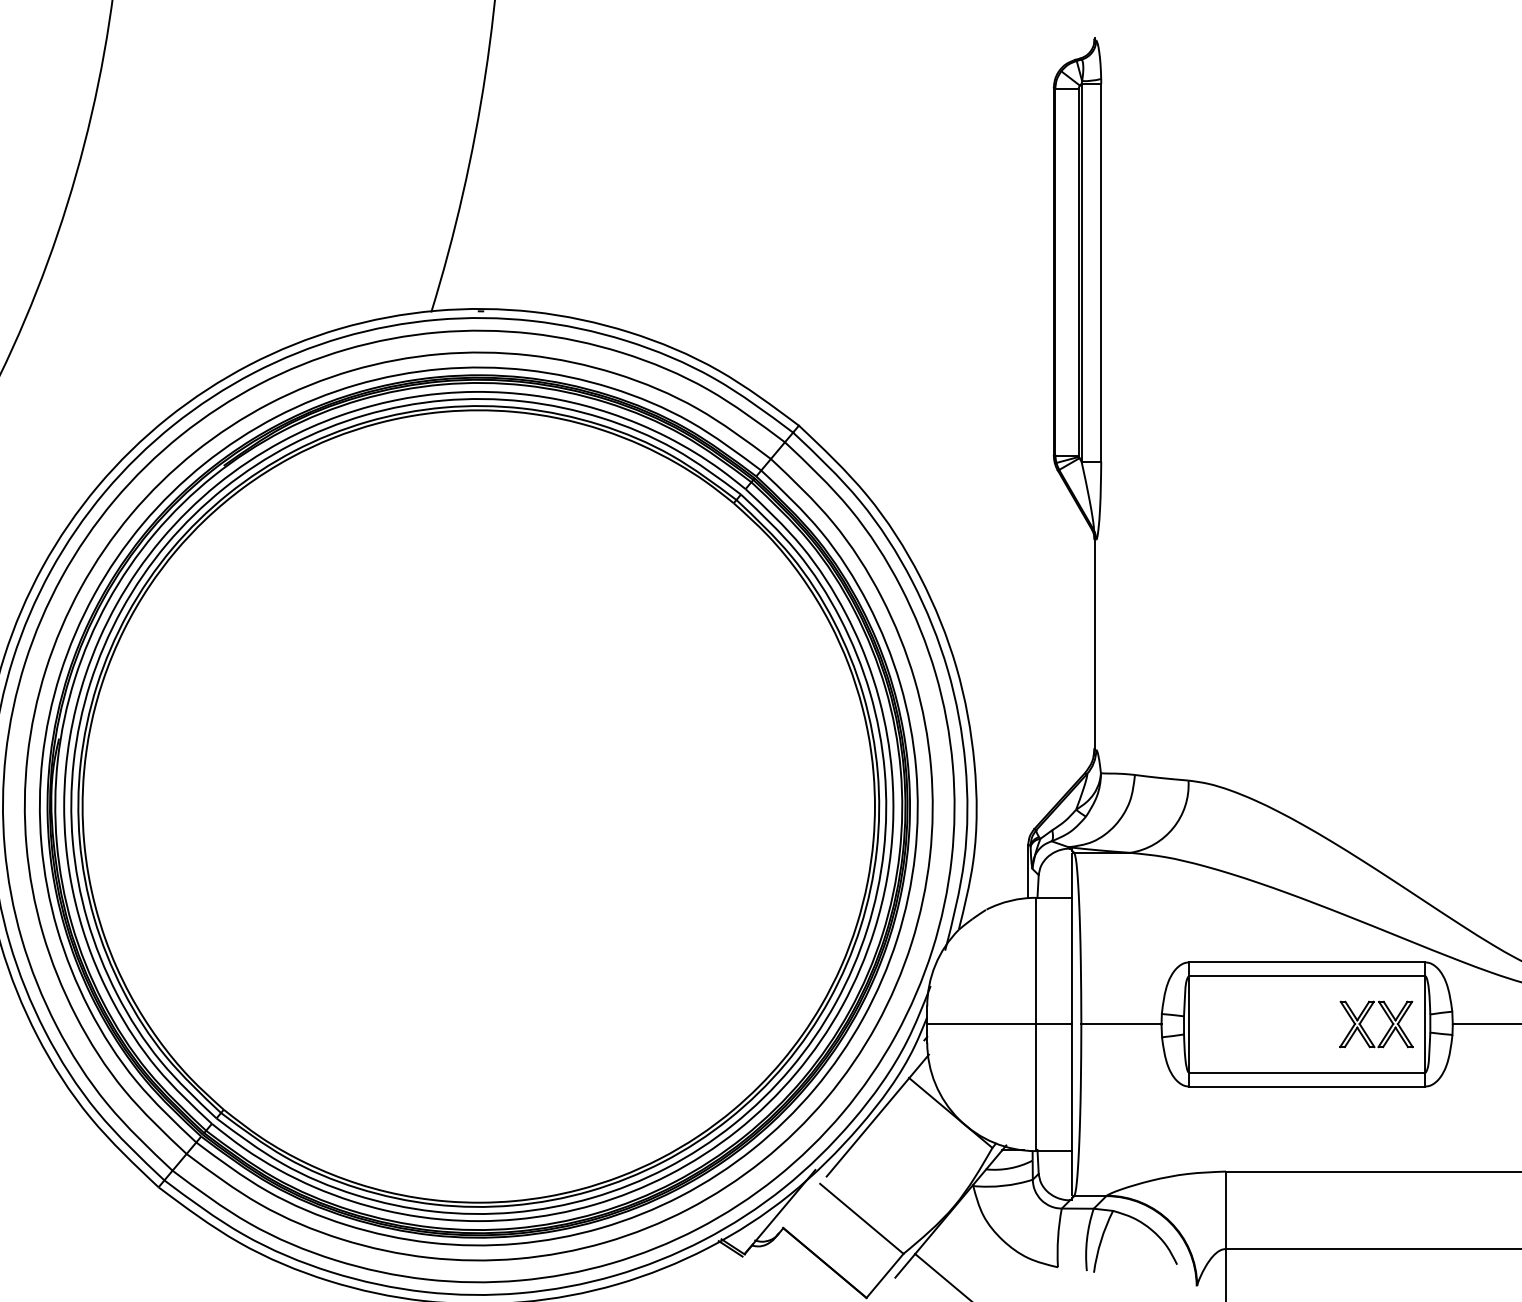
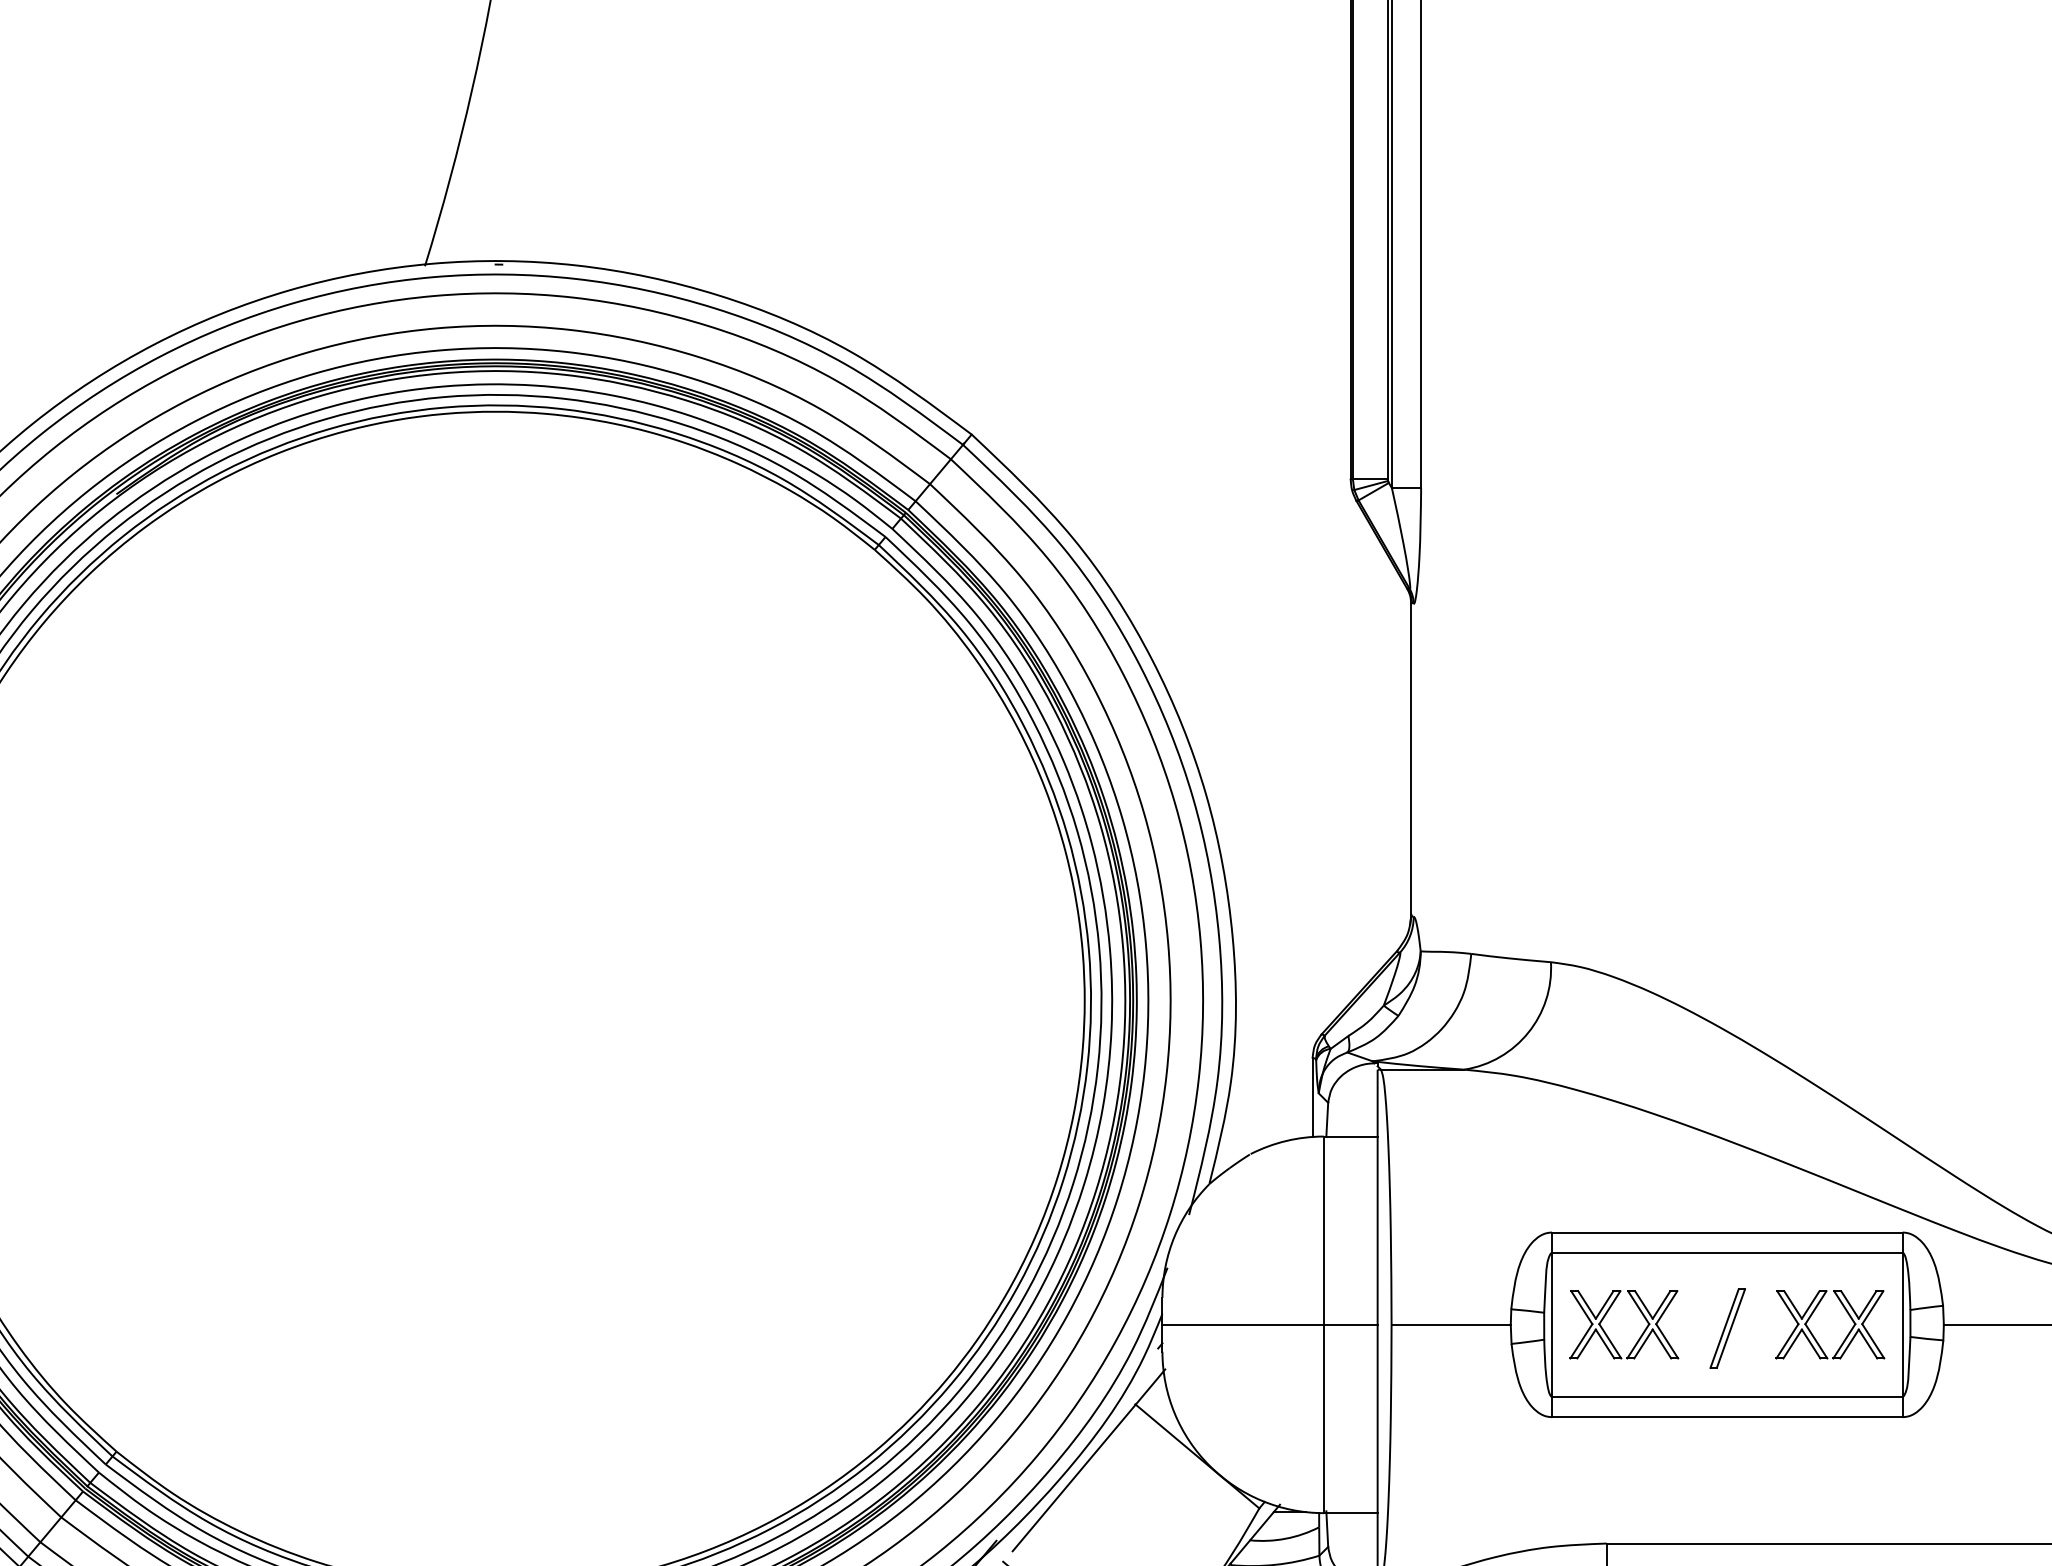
part: (1307, 1026) -> (1727, 1327), added
part: (1226, 1030) -> (1607, 1333), added

